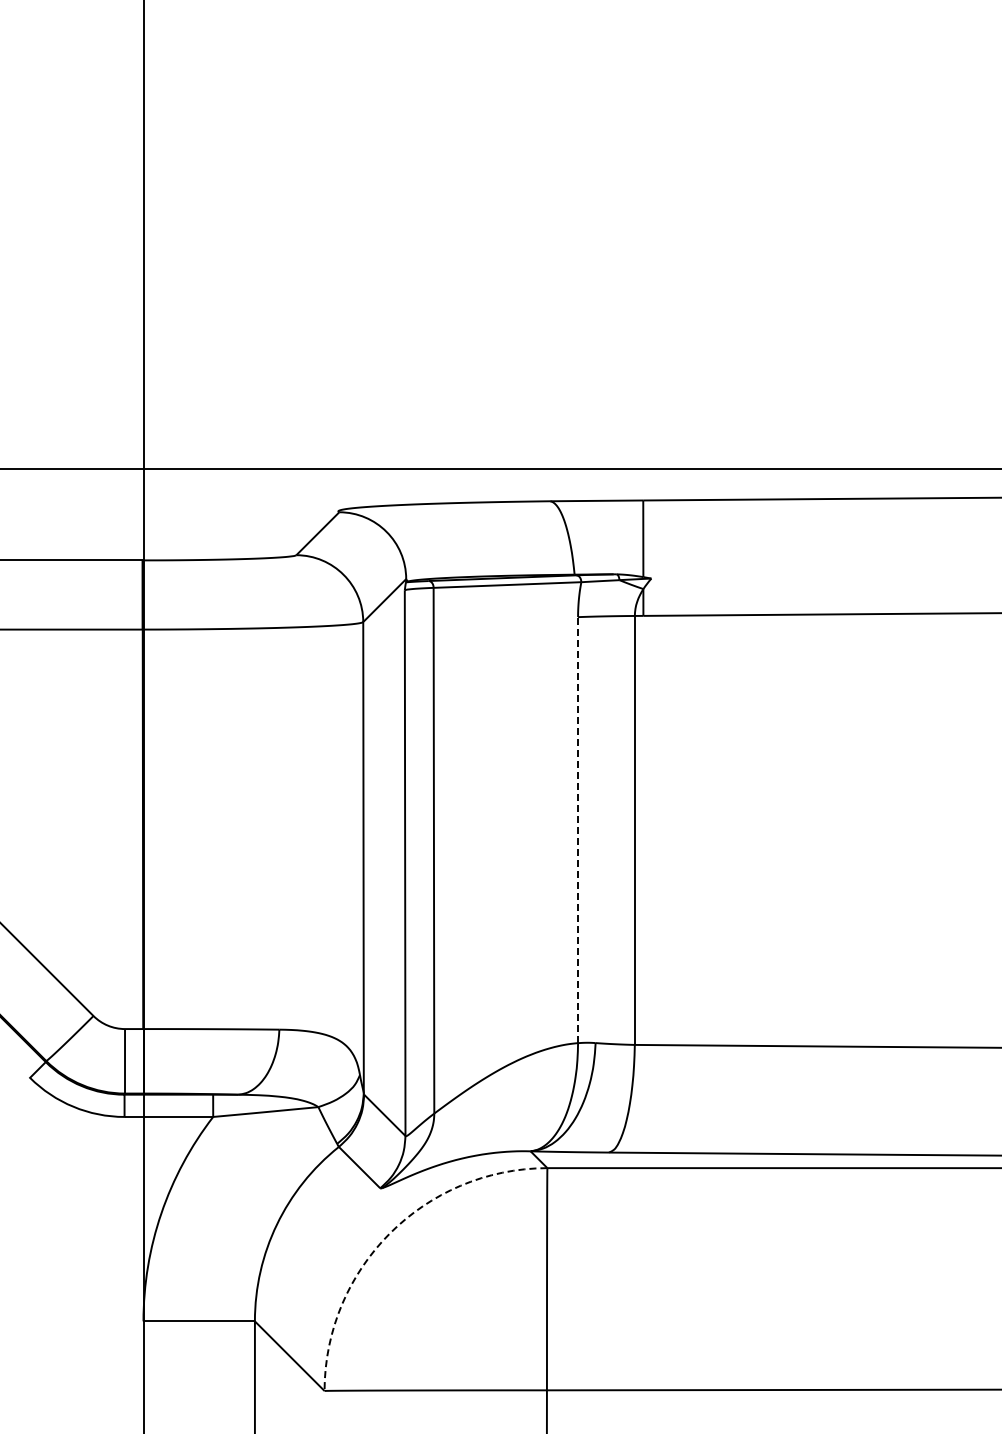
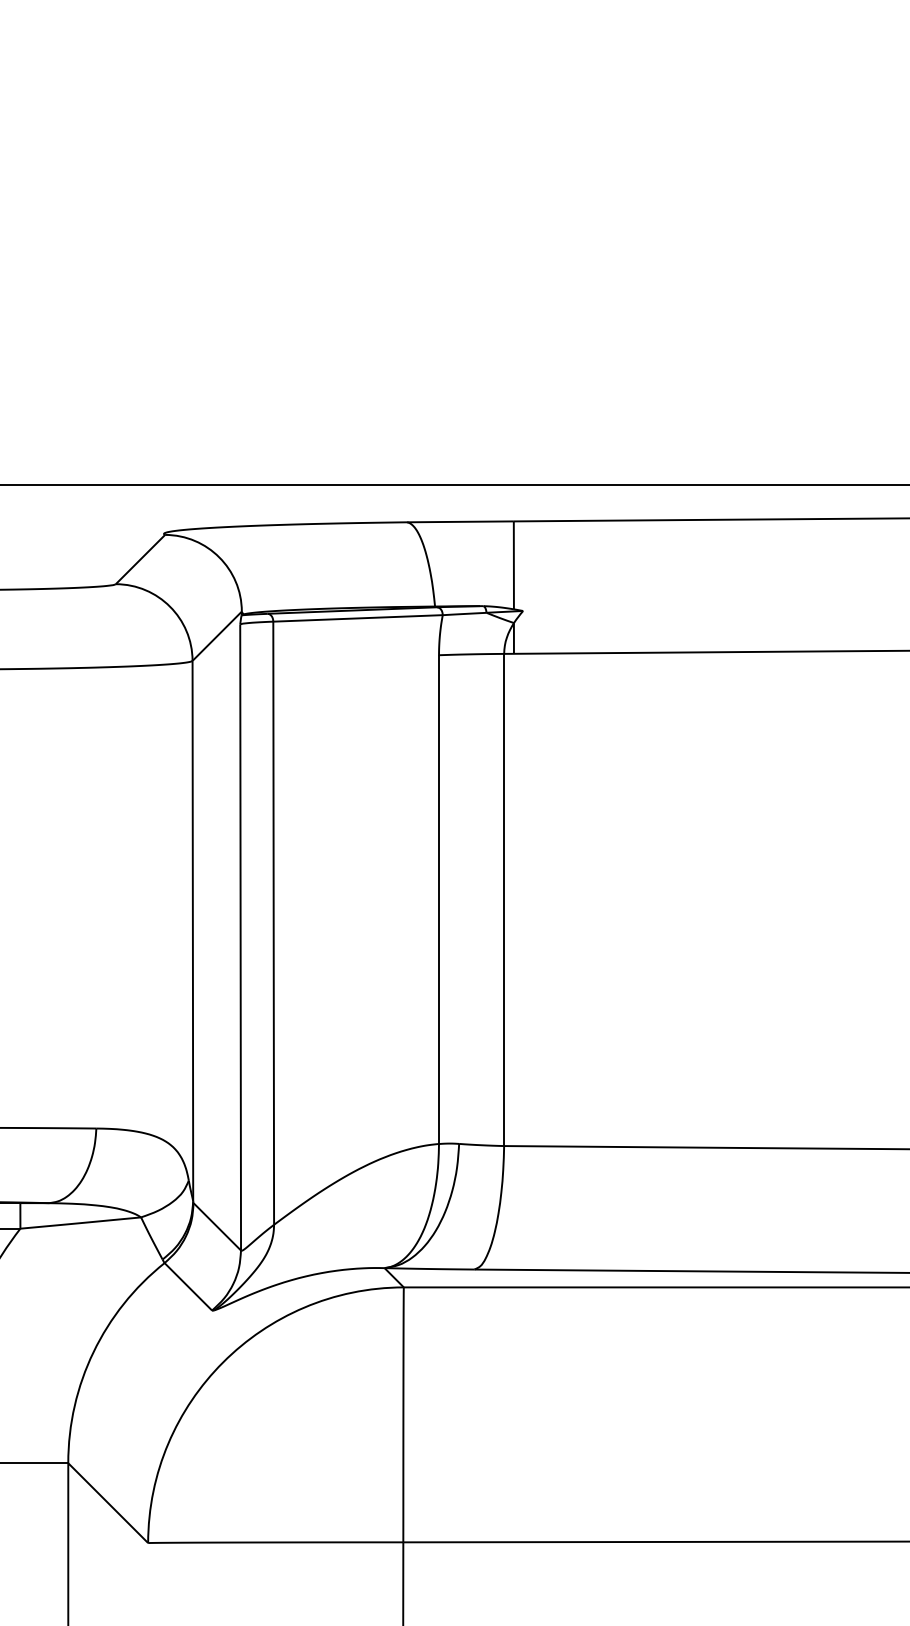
line: (578, 830) -> (439, 900), dashed -> solid
line: (389, 1233) -> (222, 1362), dashed -> solid

